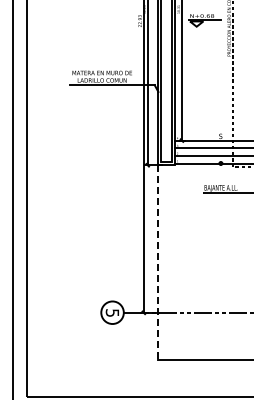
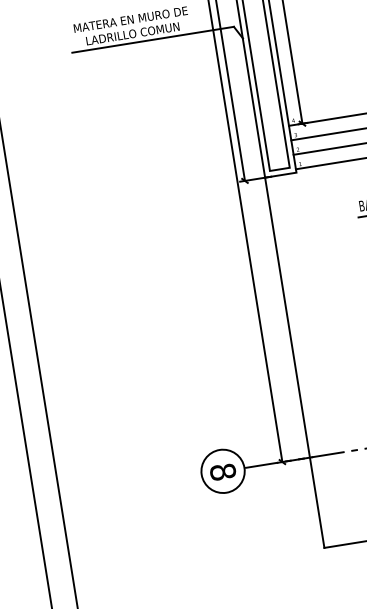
line: (158, 262) -> (294, 362), dashed -> solid
text: (112, 313) -> (223, 472), 5 -> 8

